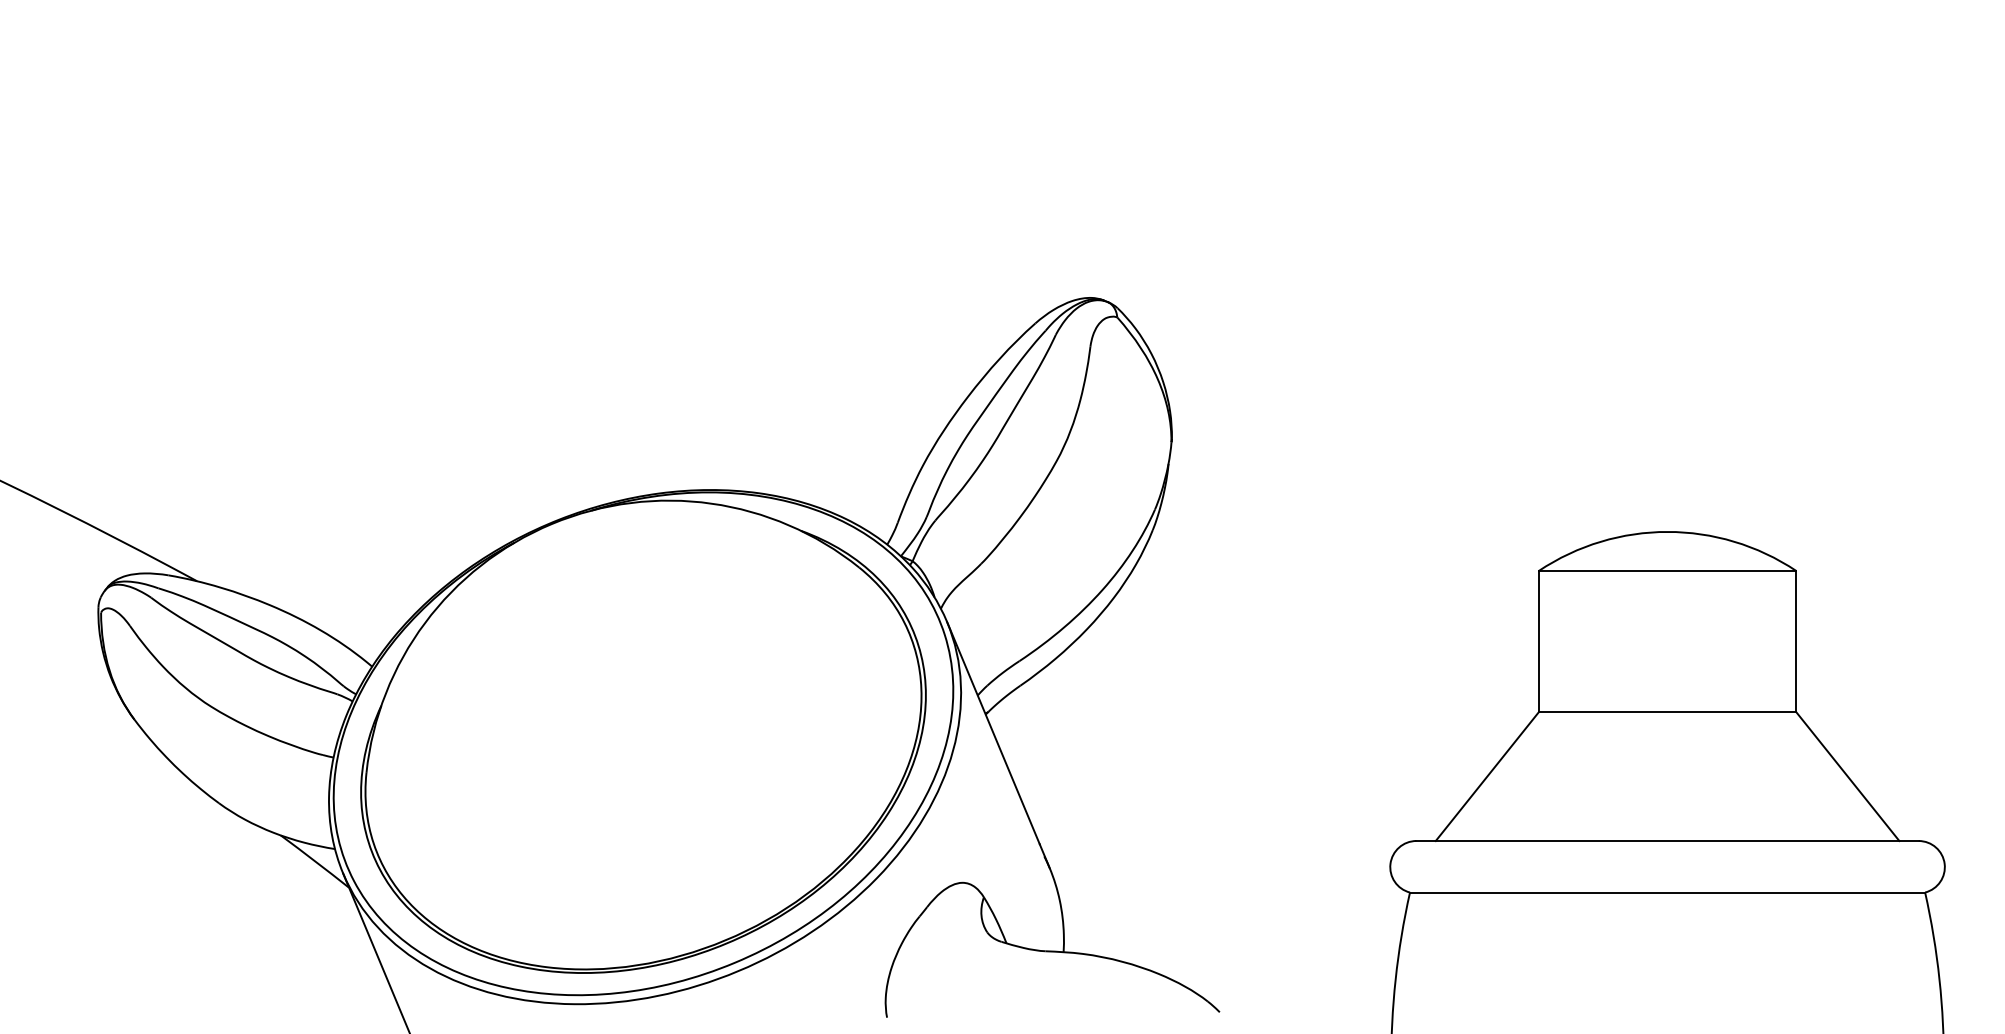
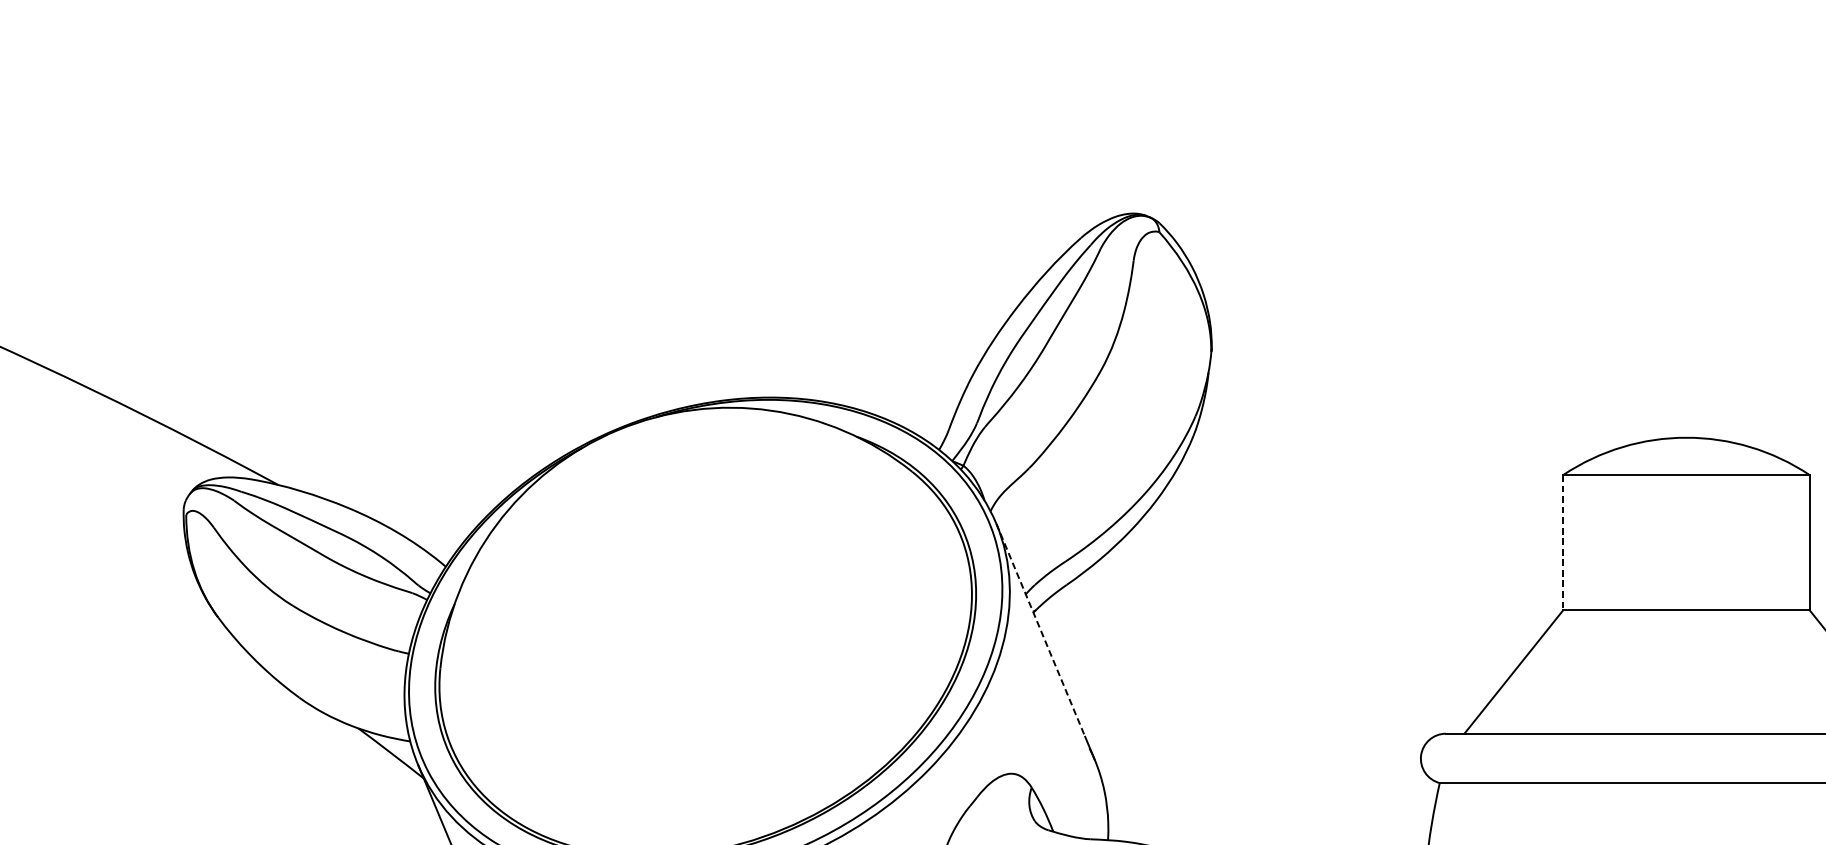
line: (1538, 641) -> (1562, 542), solid -> dashed
line: (993, 733) -> (1040, 630), solid -> dashed

